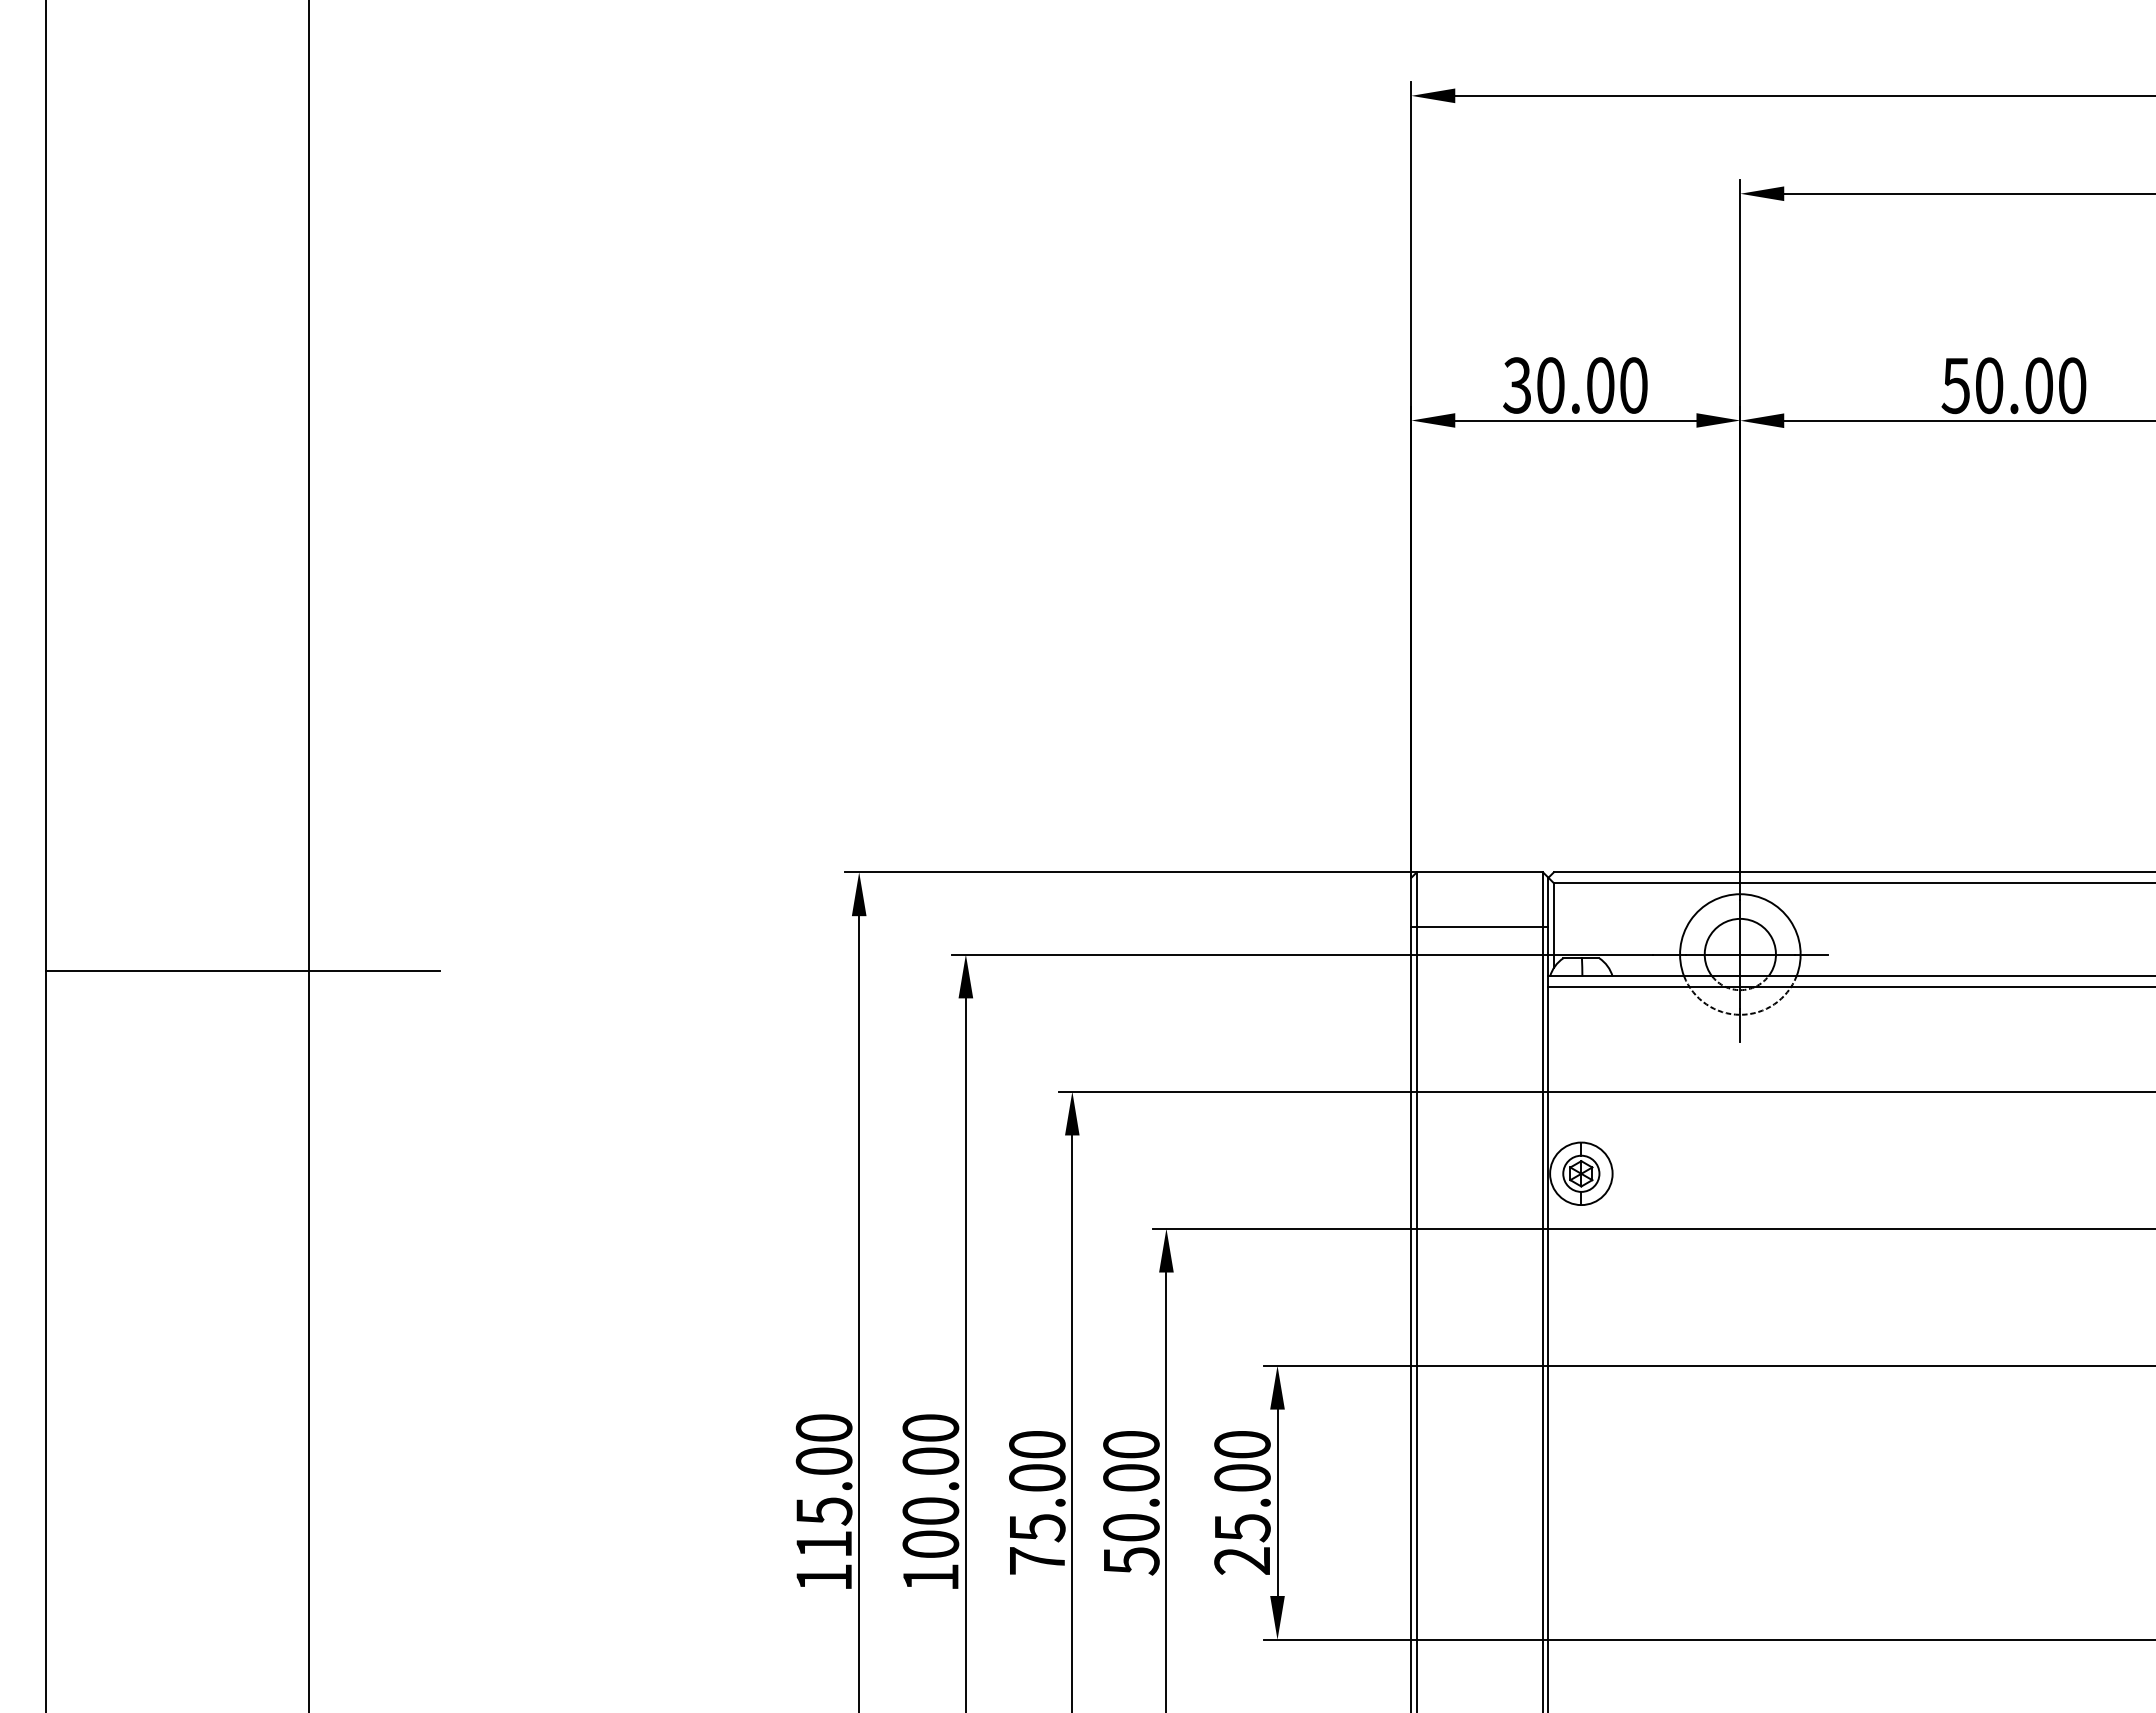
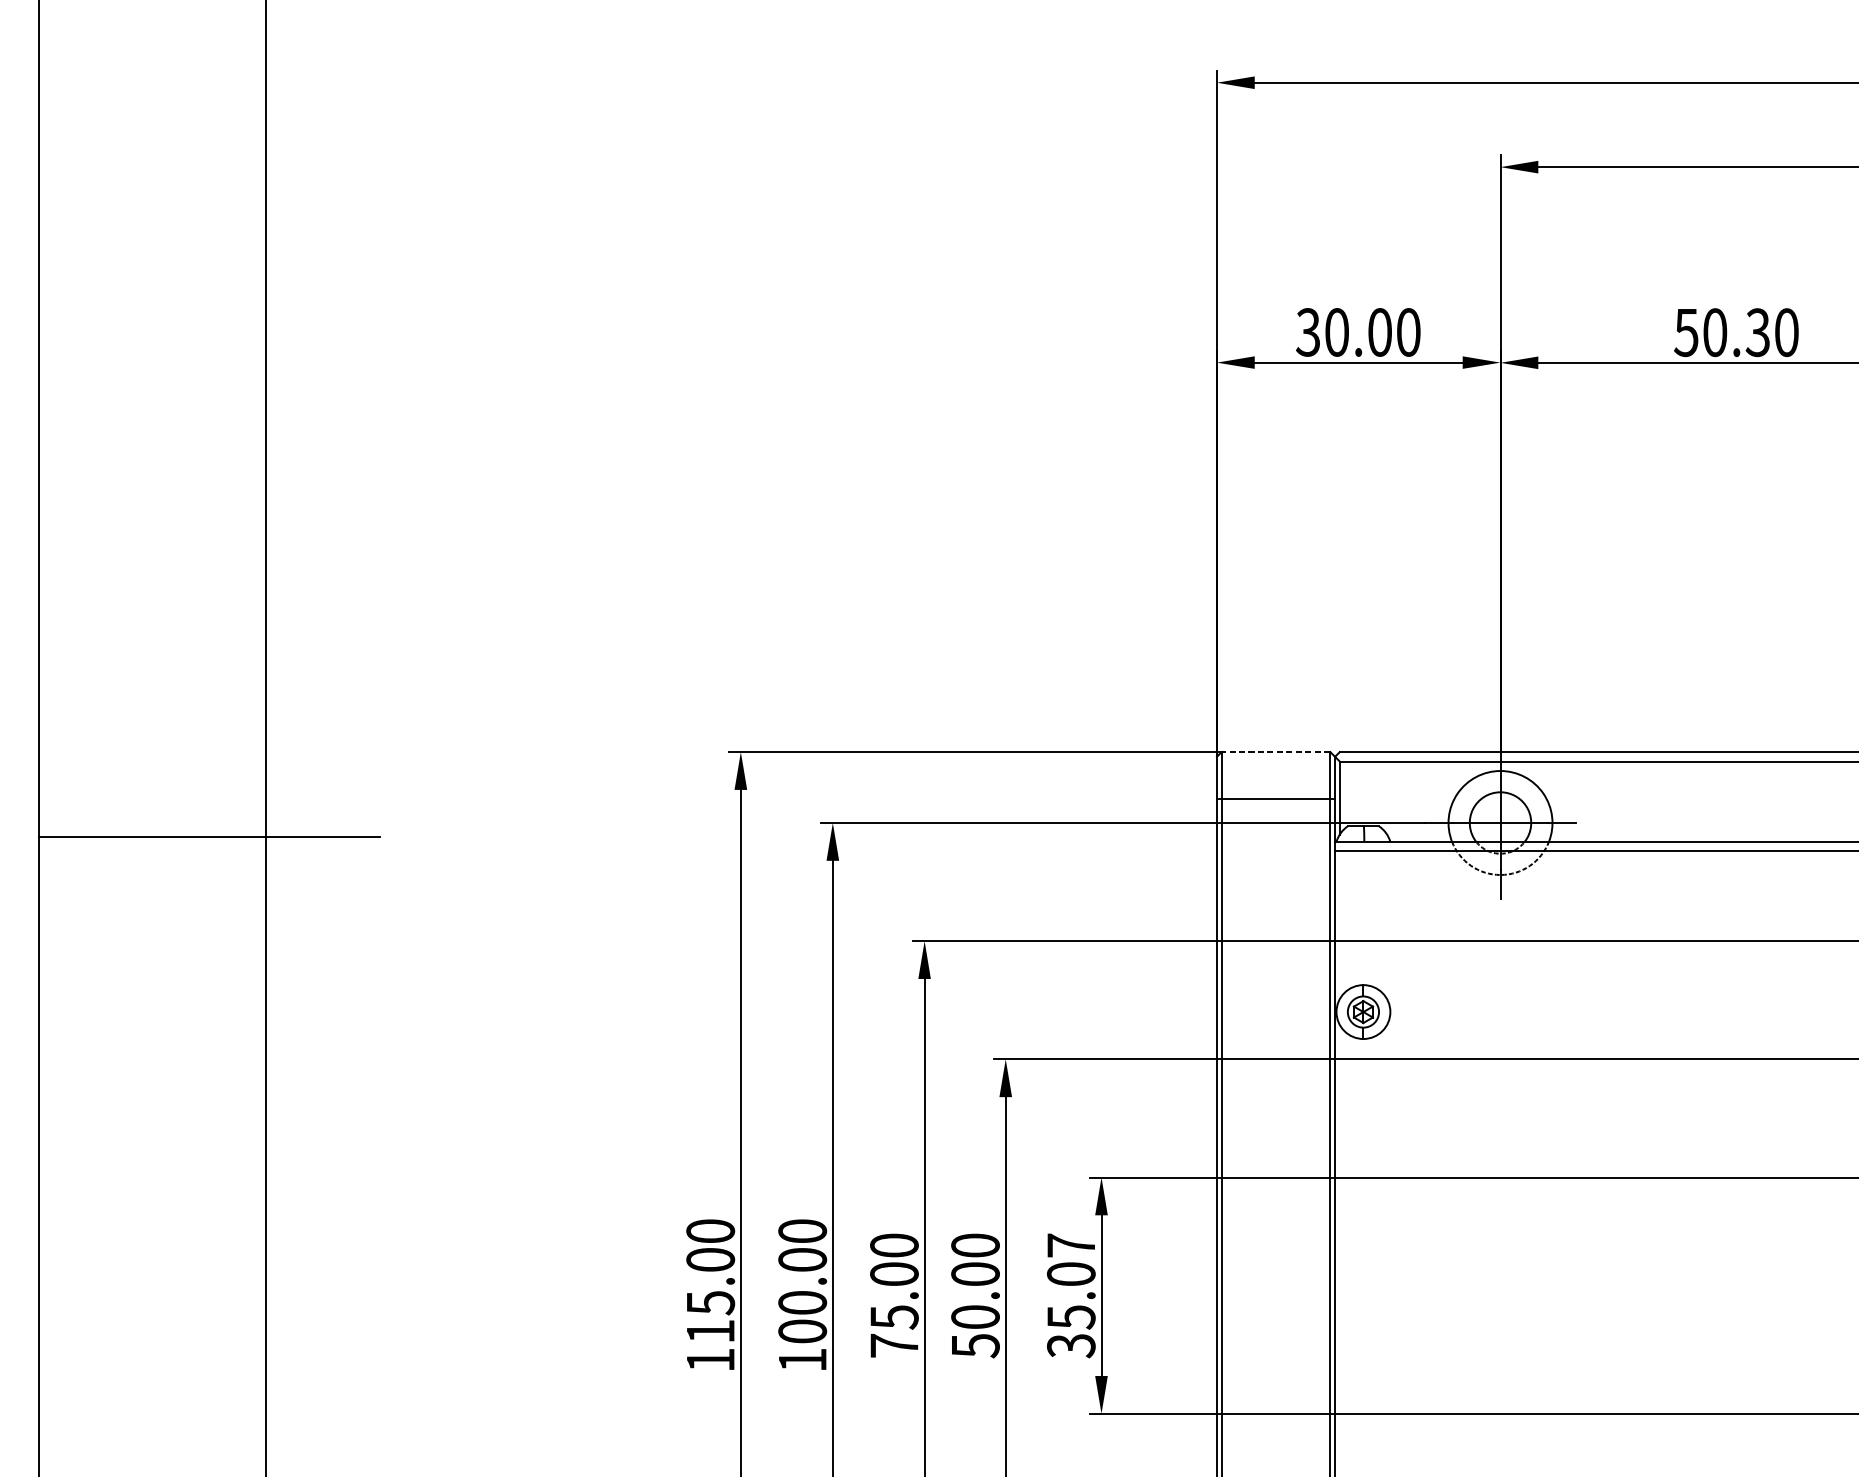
text: (2038, 385) -> (1757, 332), 50.00 -> 50.30
line: (1479, 872) -> (1275, 752), solid -> dashed
text: (1242, 1502) -> (1071, 1295), 25.00 -> 35.07

